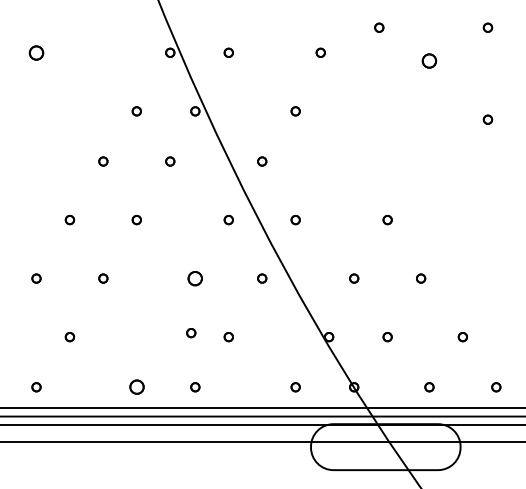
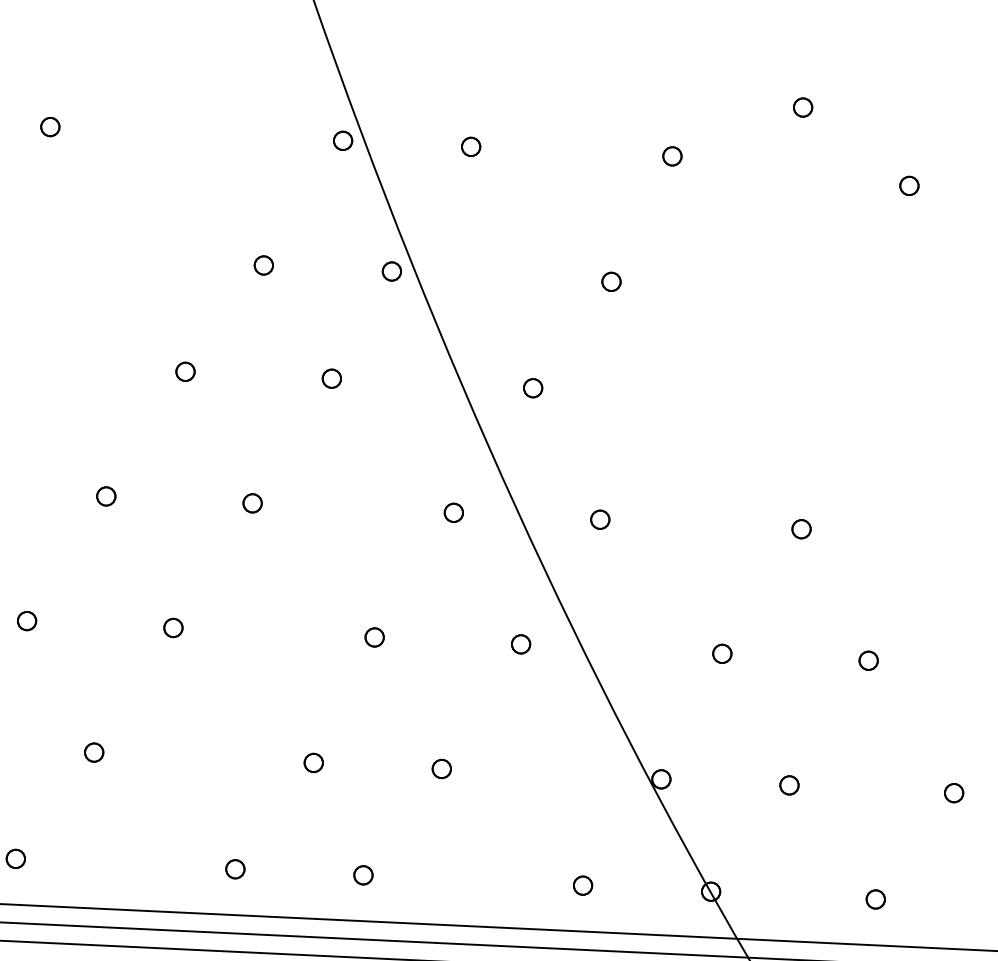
part: (36, 52) -> (50, 126), size x0.62
part: (429, 61) -> (909, 186), size x0.62
part: (195, 278) -> (375, 637), size x0.62
part: (191, 333) -> (314, 763), moved
part: (136, 387) -> (234, 869), size x0.62

